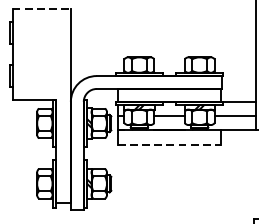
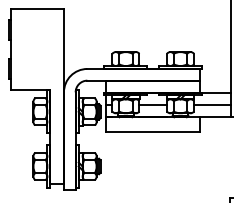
line: (42, 9) -> (38, 8), dashed -> solid
line: (169, 145) -> (153, 131), dashed -> solid

